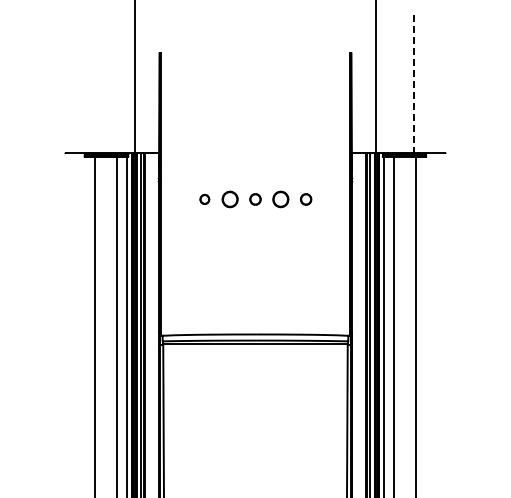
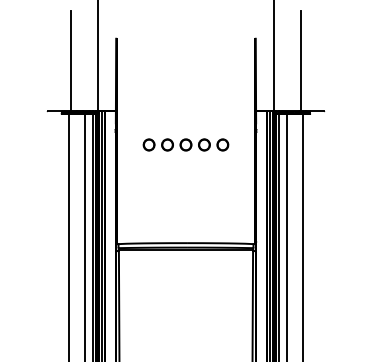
line: (97, 83) -> (71, 60), added
line: (413, 84) -> (300, 61), dashed -> solid
part: (204, 199) -> (148, 145), size x1.67
part: (255, 199) -> (186, 145), size x1.43
part: (305, 199) -> (222, 145), size x1.43

